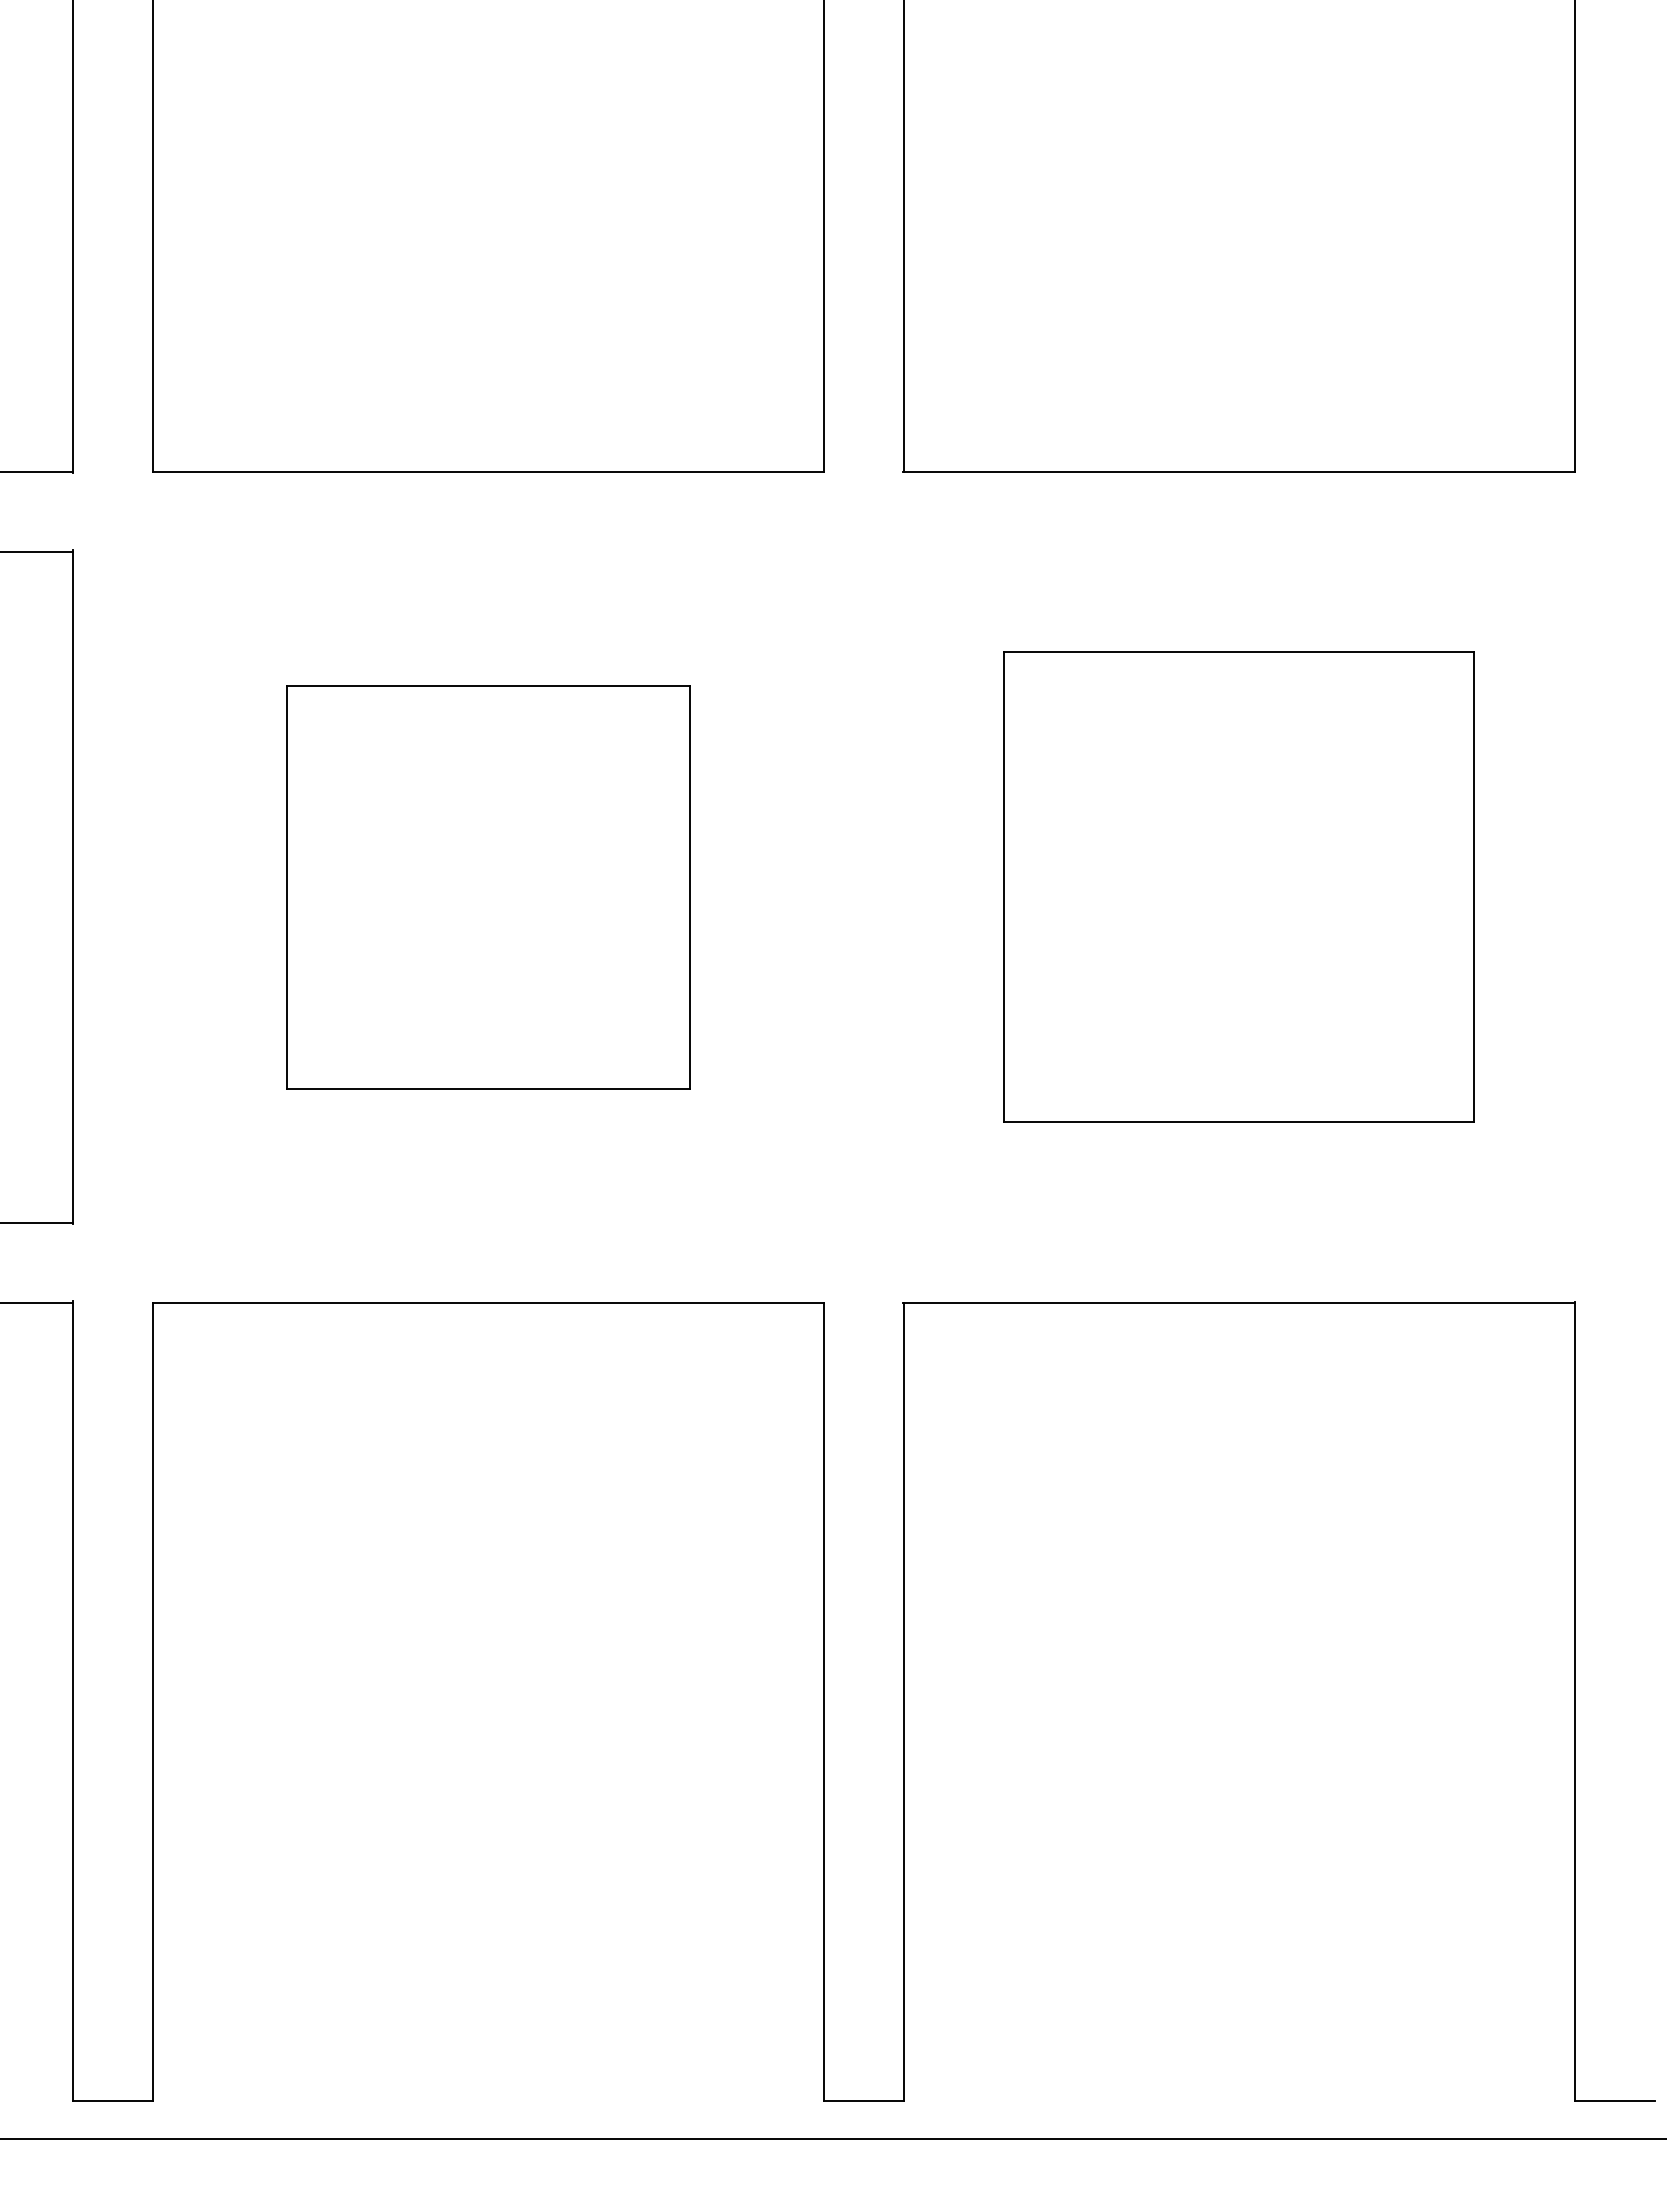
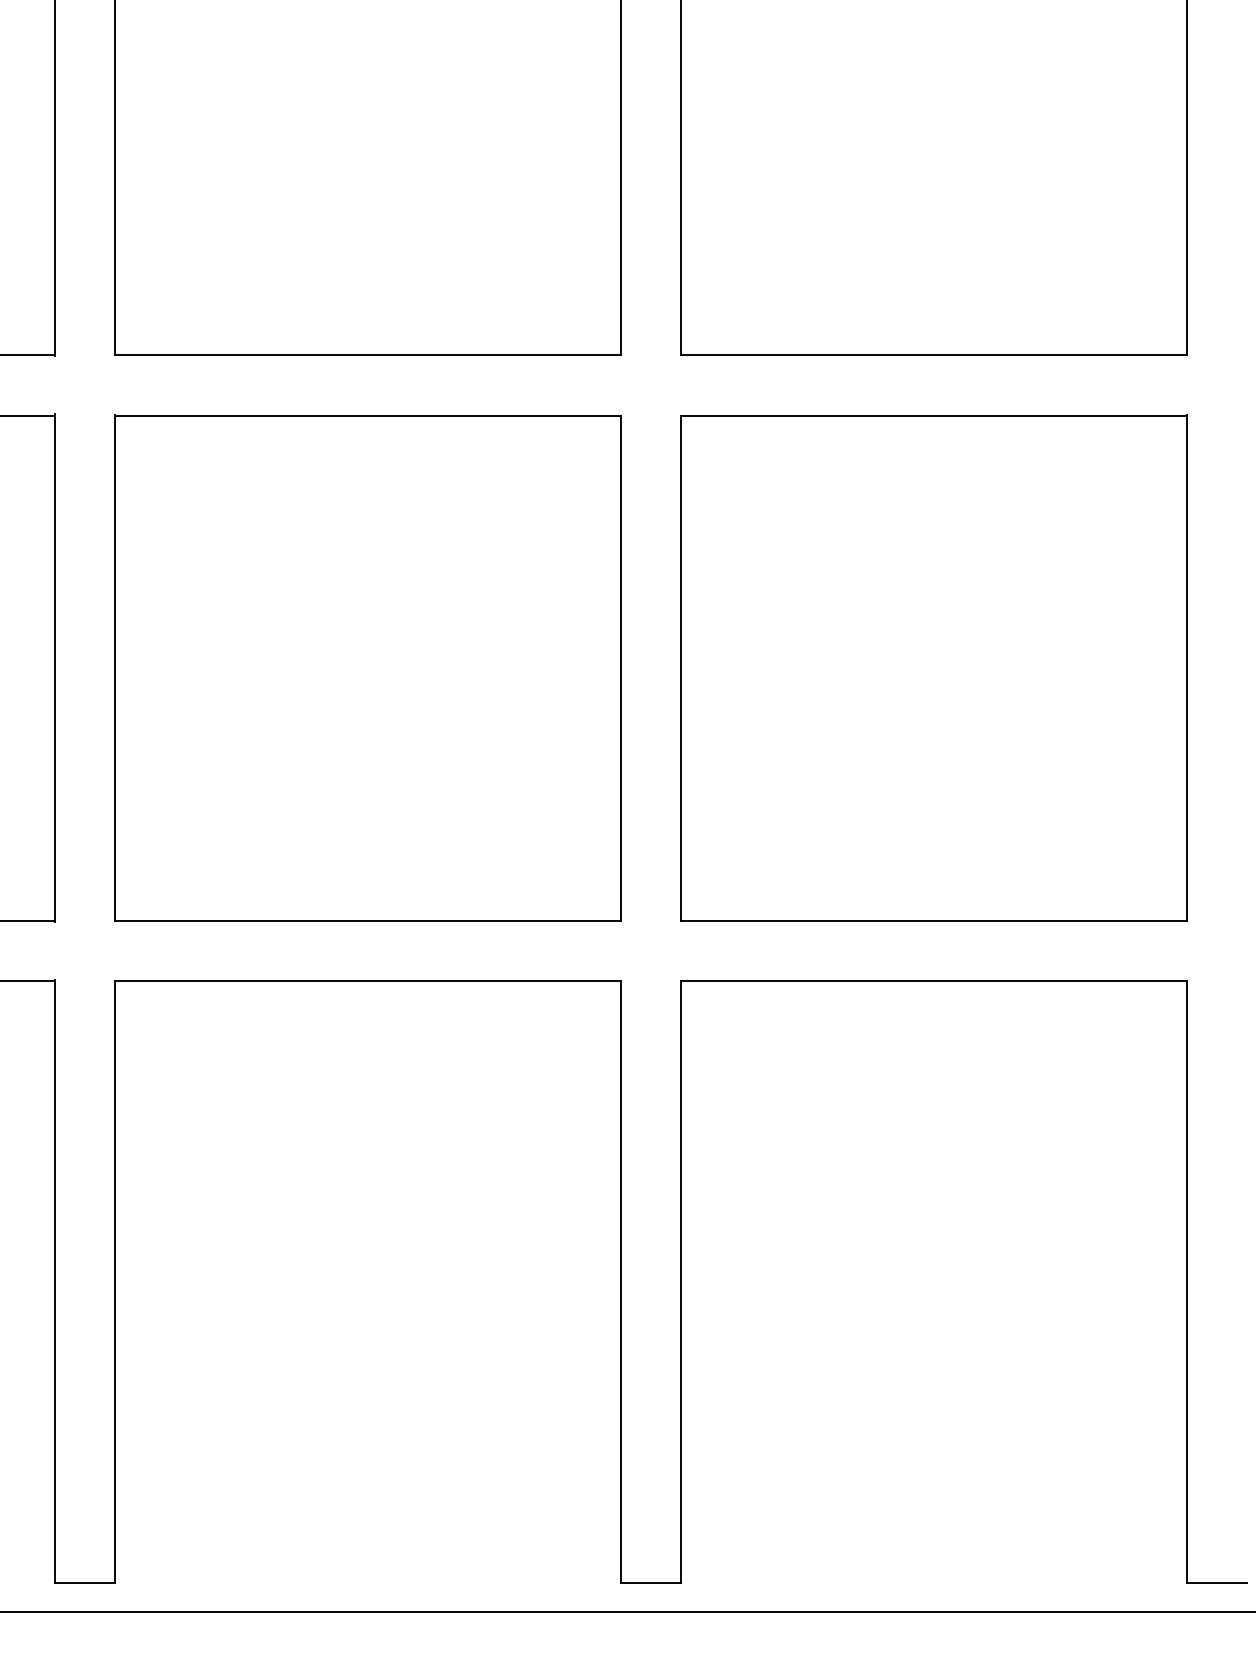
part: (1238, 886) -> (933, 667), size x1.43
part: (488, 887) -> (368, 668), size x1.67

